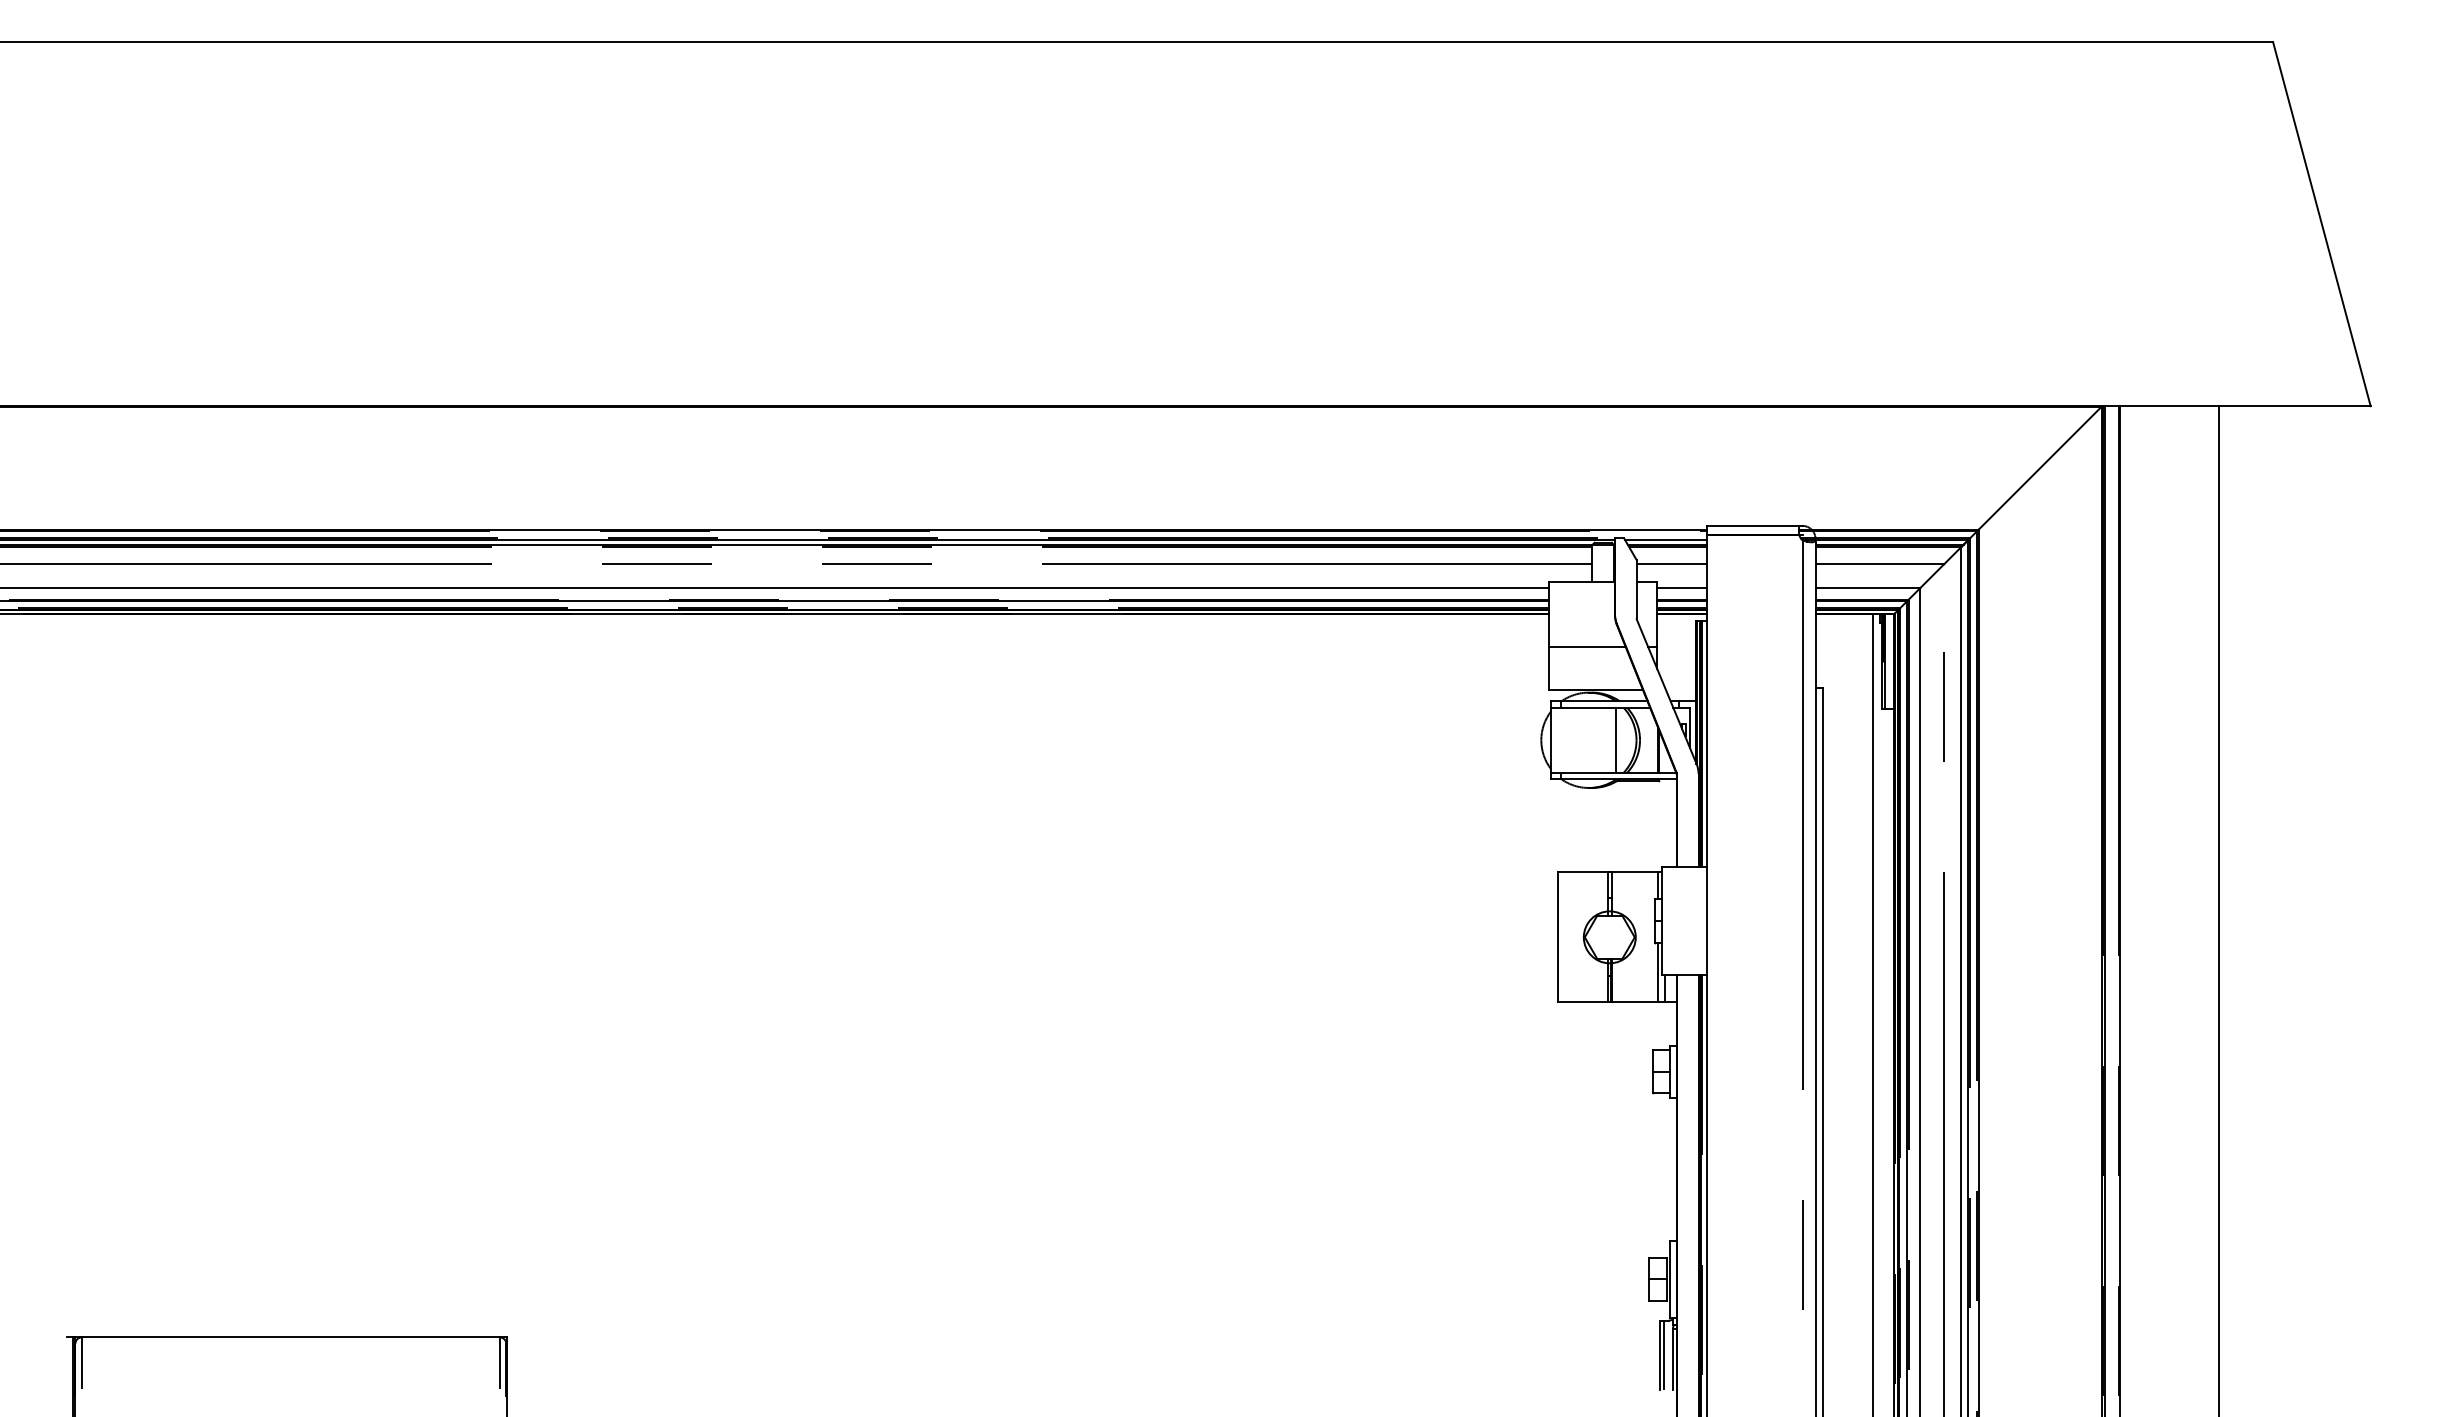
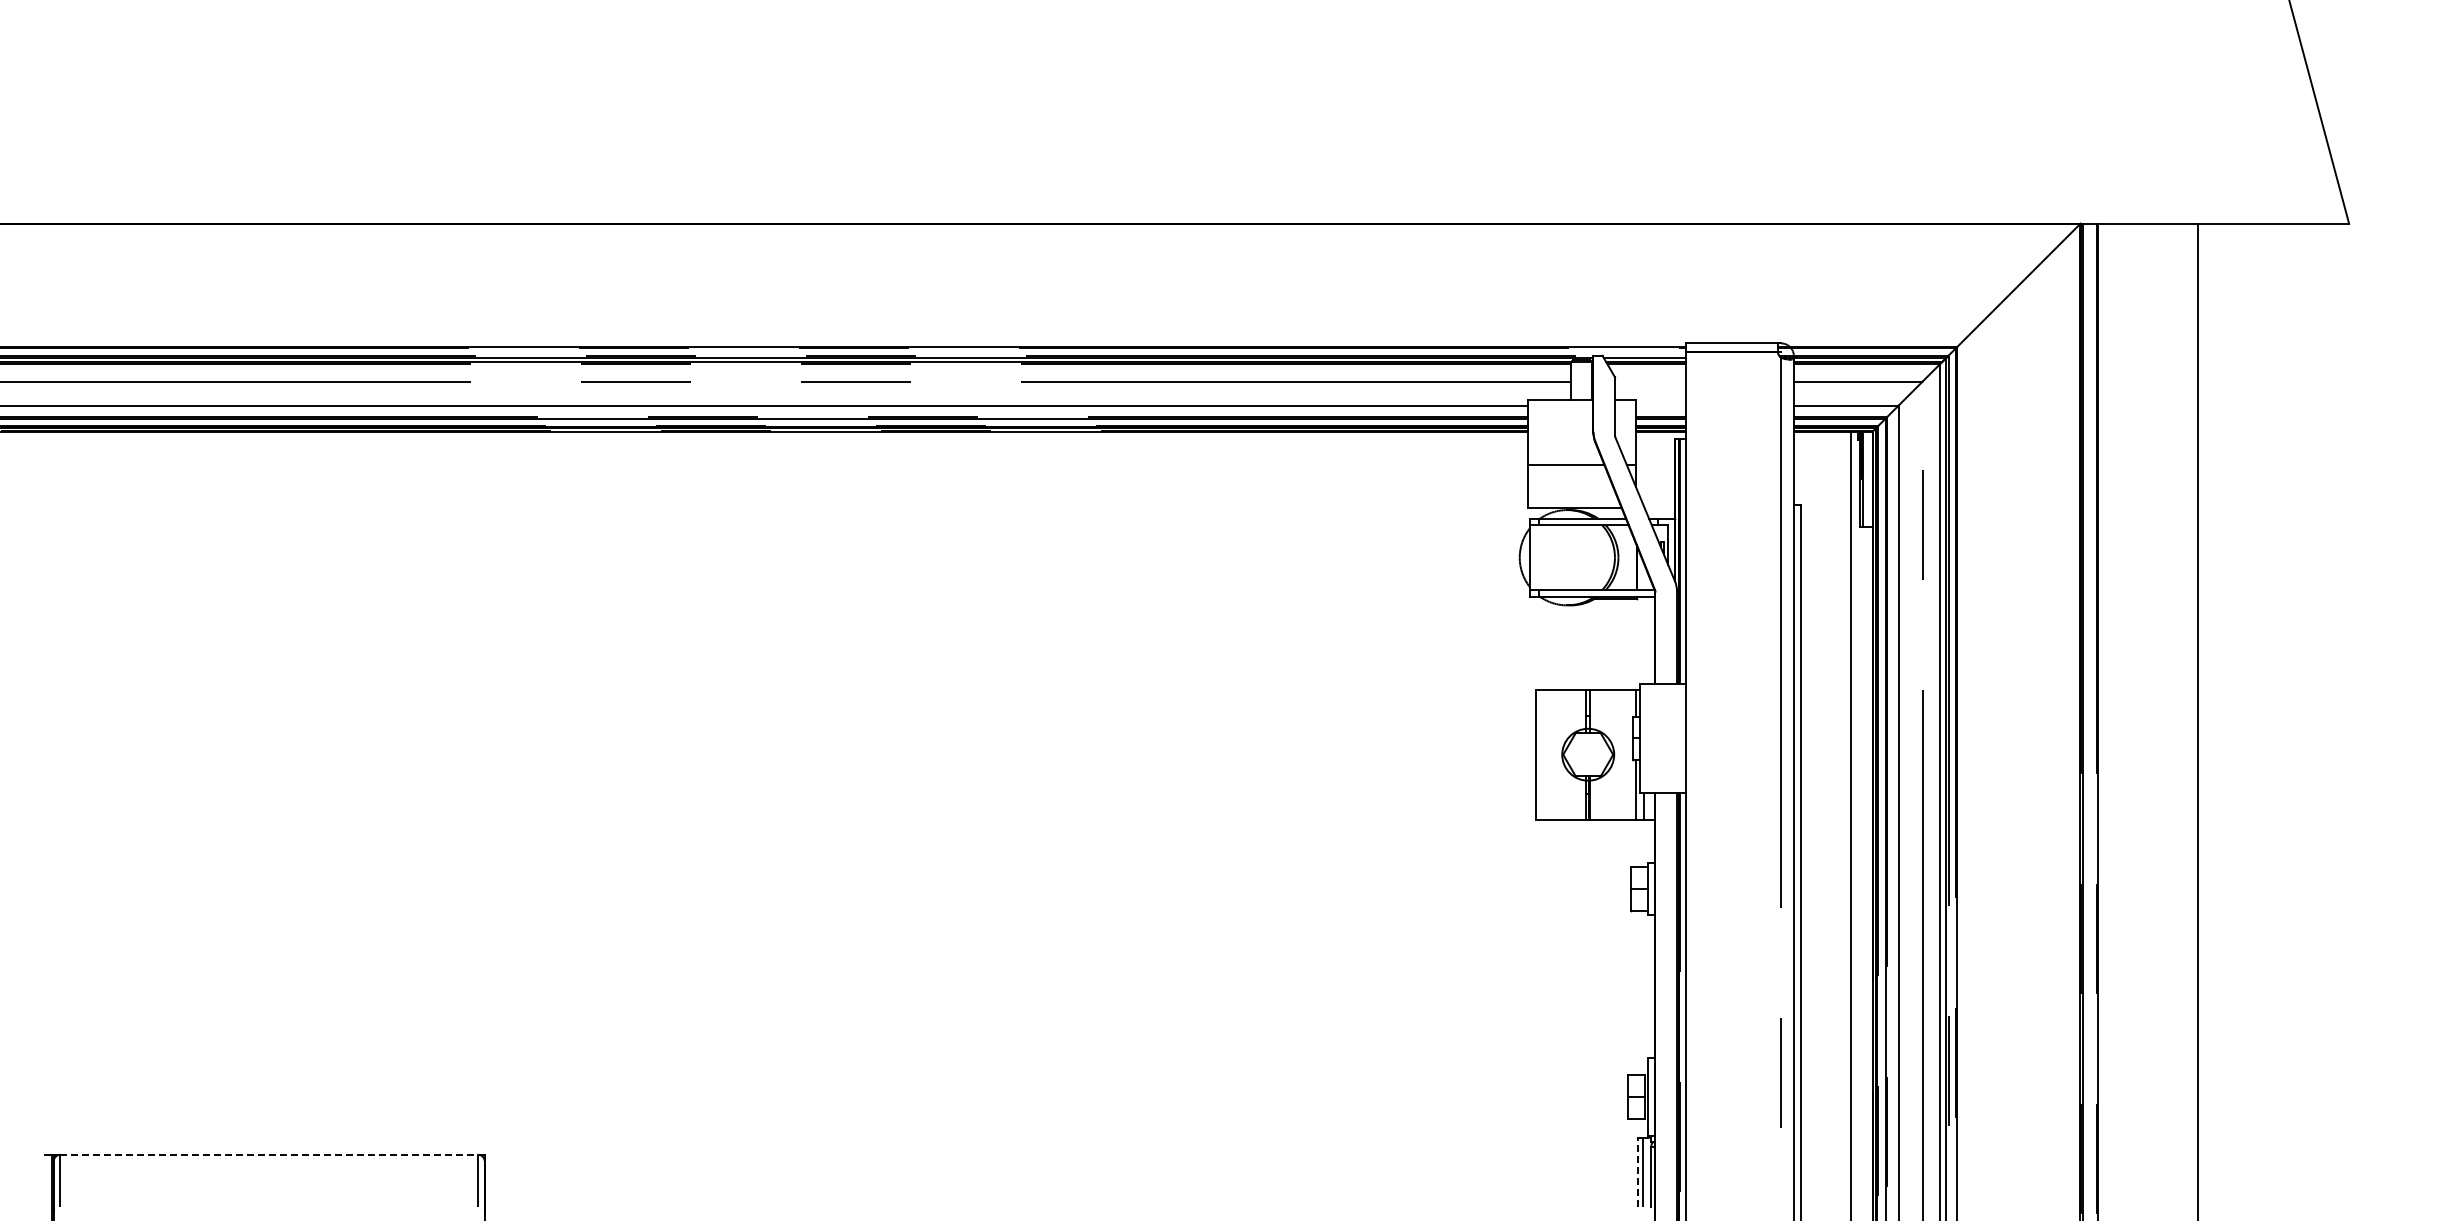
line: (1671, 564) -> (1649, 381), removed
line: (1682, 588) -> (1660, 405), removed
line: (1616, 739) -> (1594, 556), removed
line: (290, 1337) -> (268, 1154), solid -> dashed
line: (1659, 1355) -> (1637, 1172), solid -> dashed

